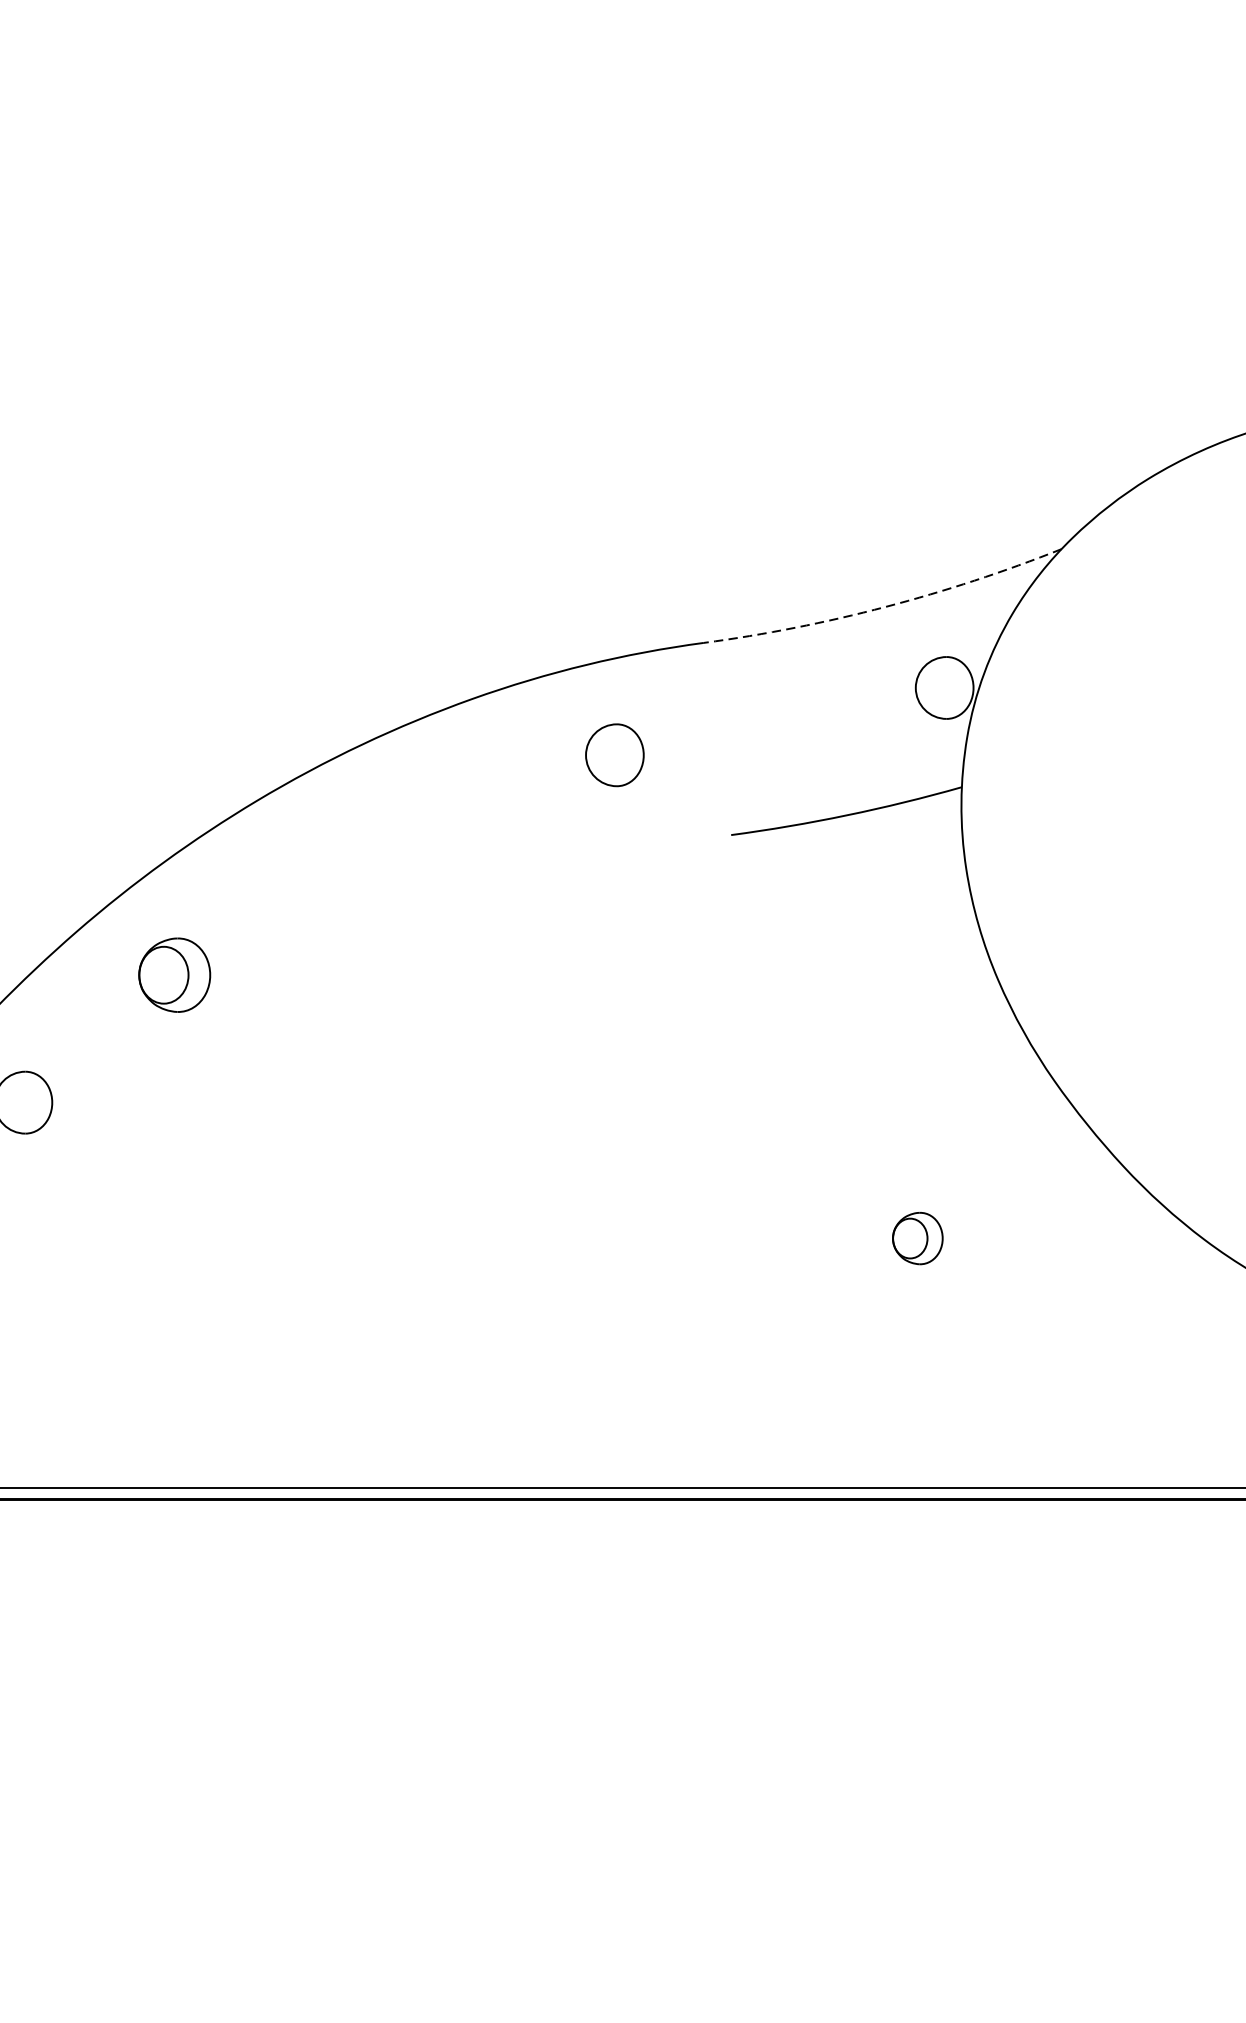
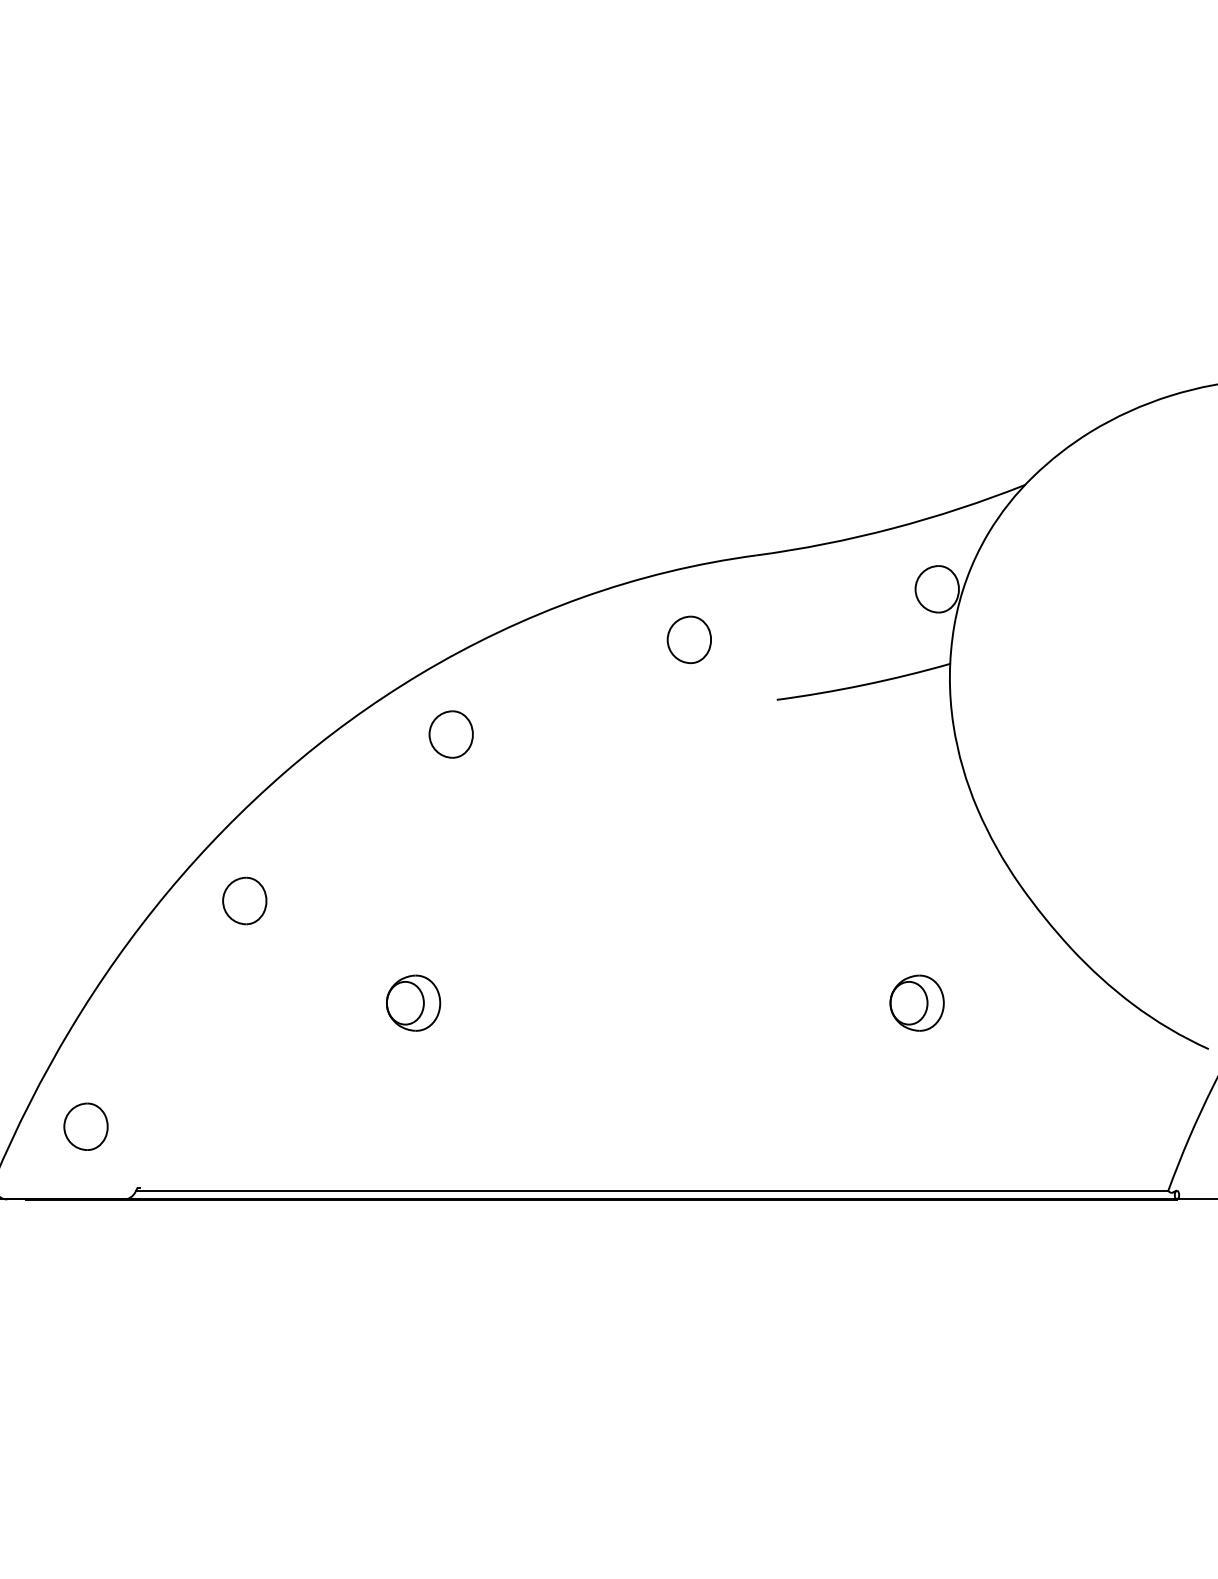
line: (881, 608) -> (889, 529), dashed -> solid
part: (297, 881) -> (450, 734), added
part: (174, 974) -> (413, 1002), moved
part: (917, 1237) -> (916, 1002), size x1.43

